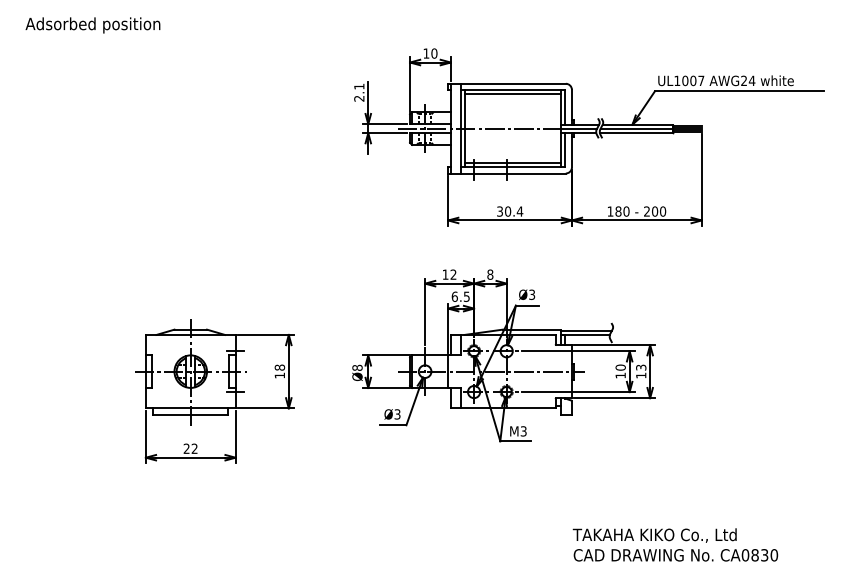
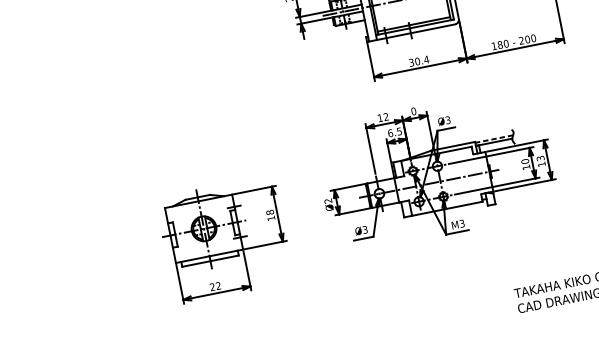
text: (490, 274) -> (413, 111), 8 -> 0
line: (586, 330) -> (494, 138), solid -> dashed
text: (357, 367) -> (328, 200), Ø8 -> Ø2

